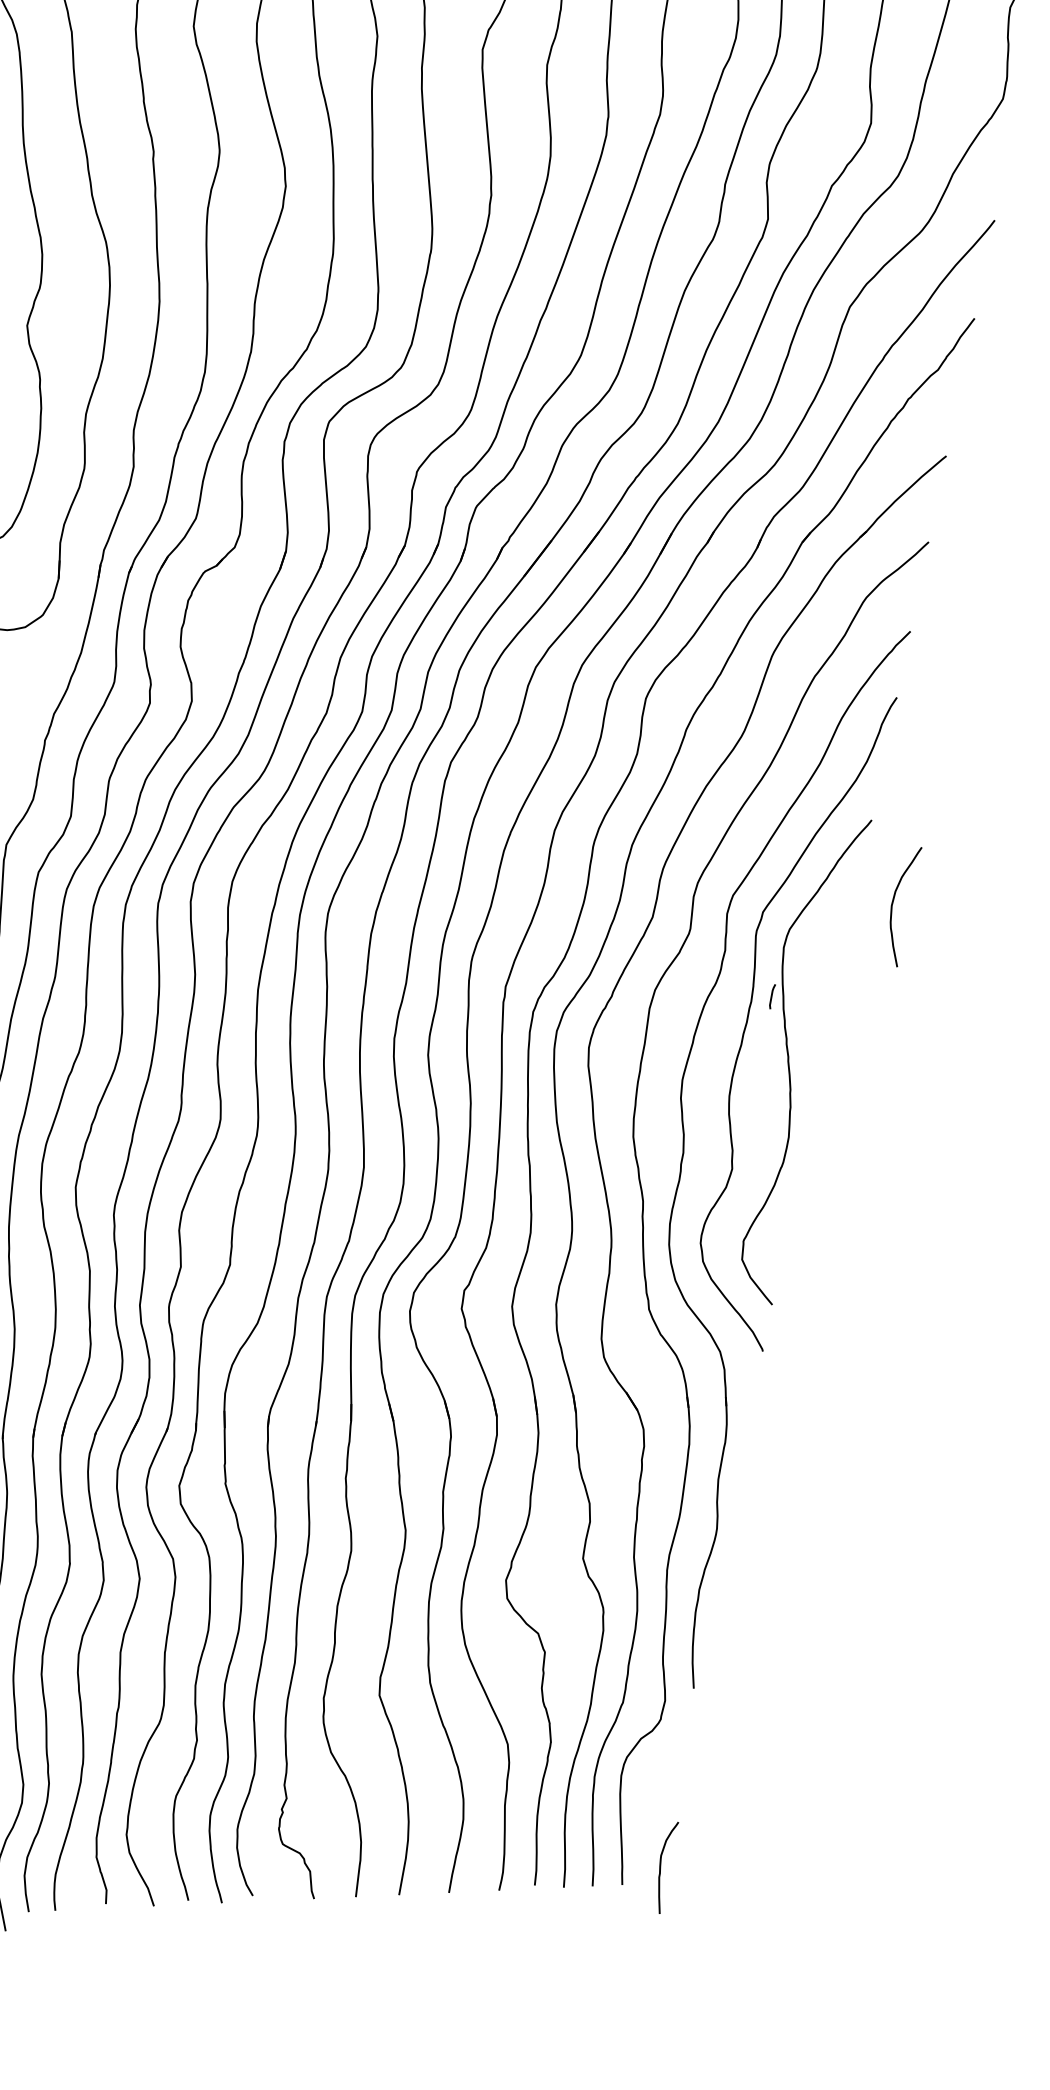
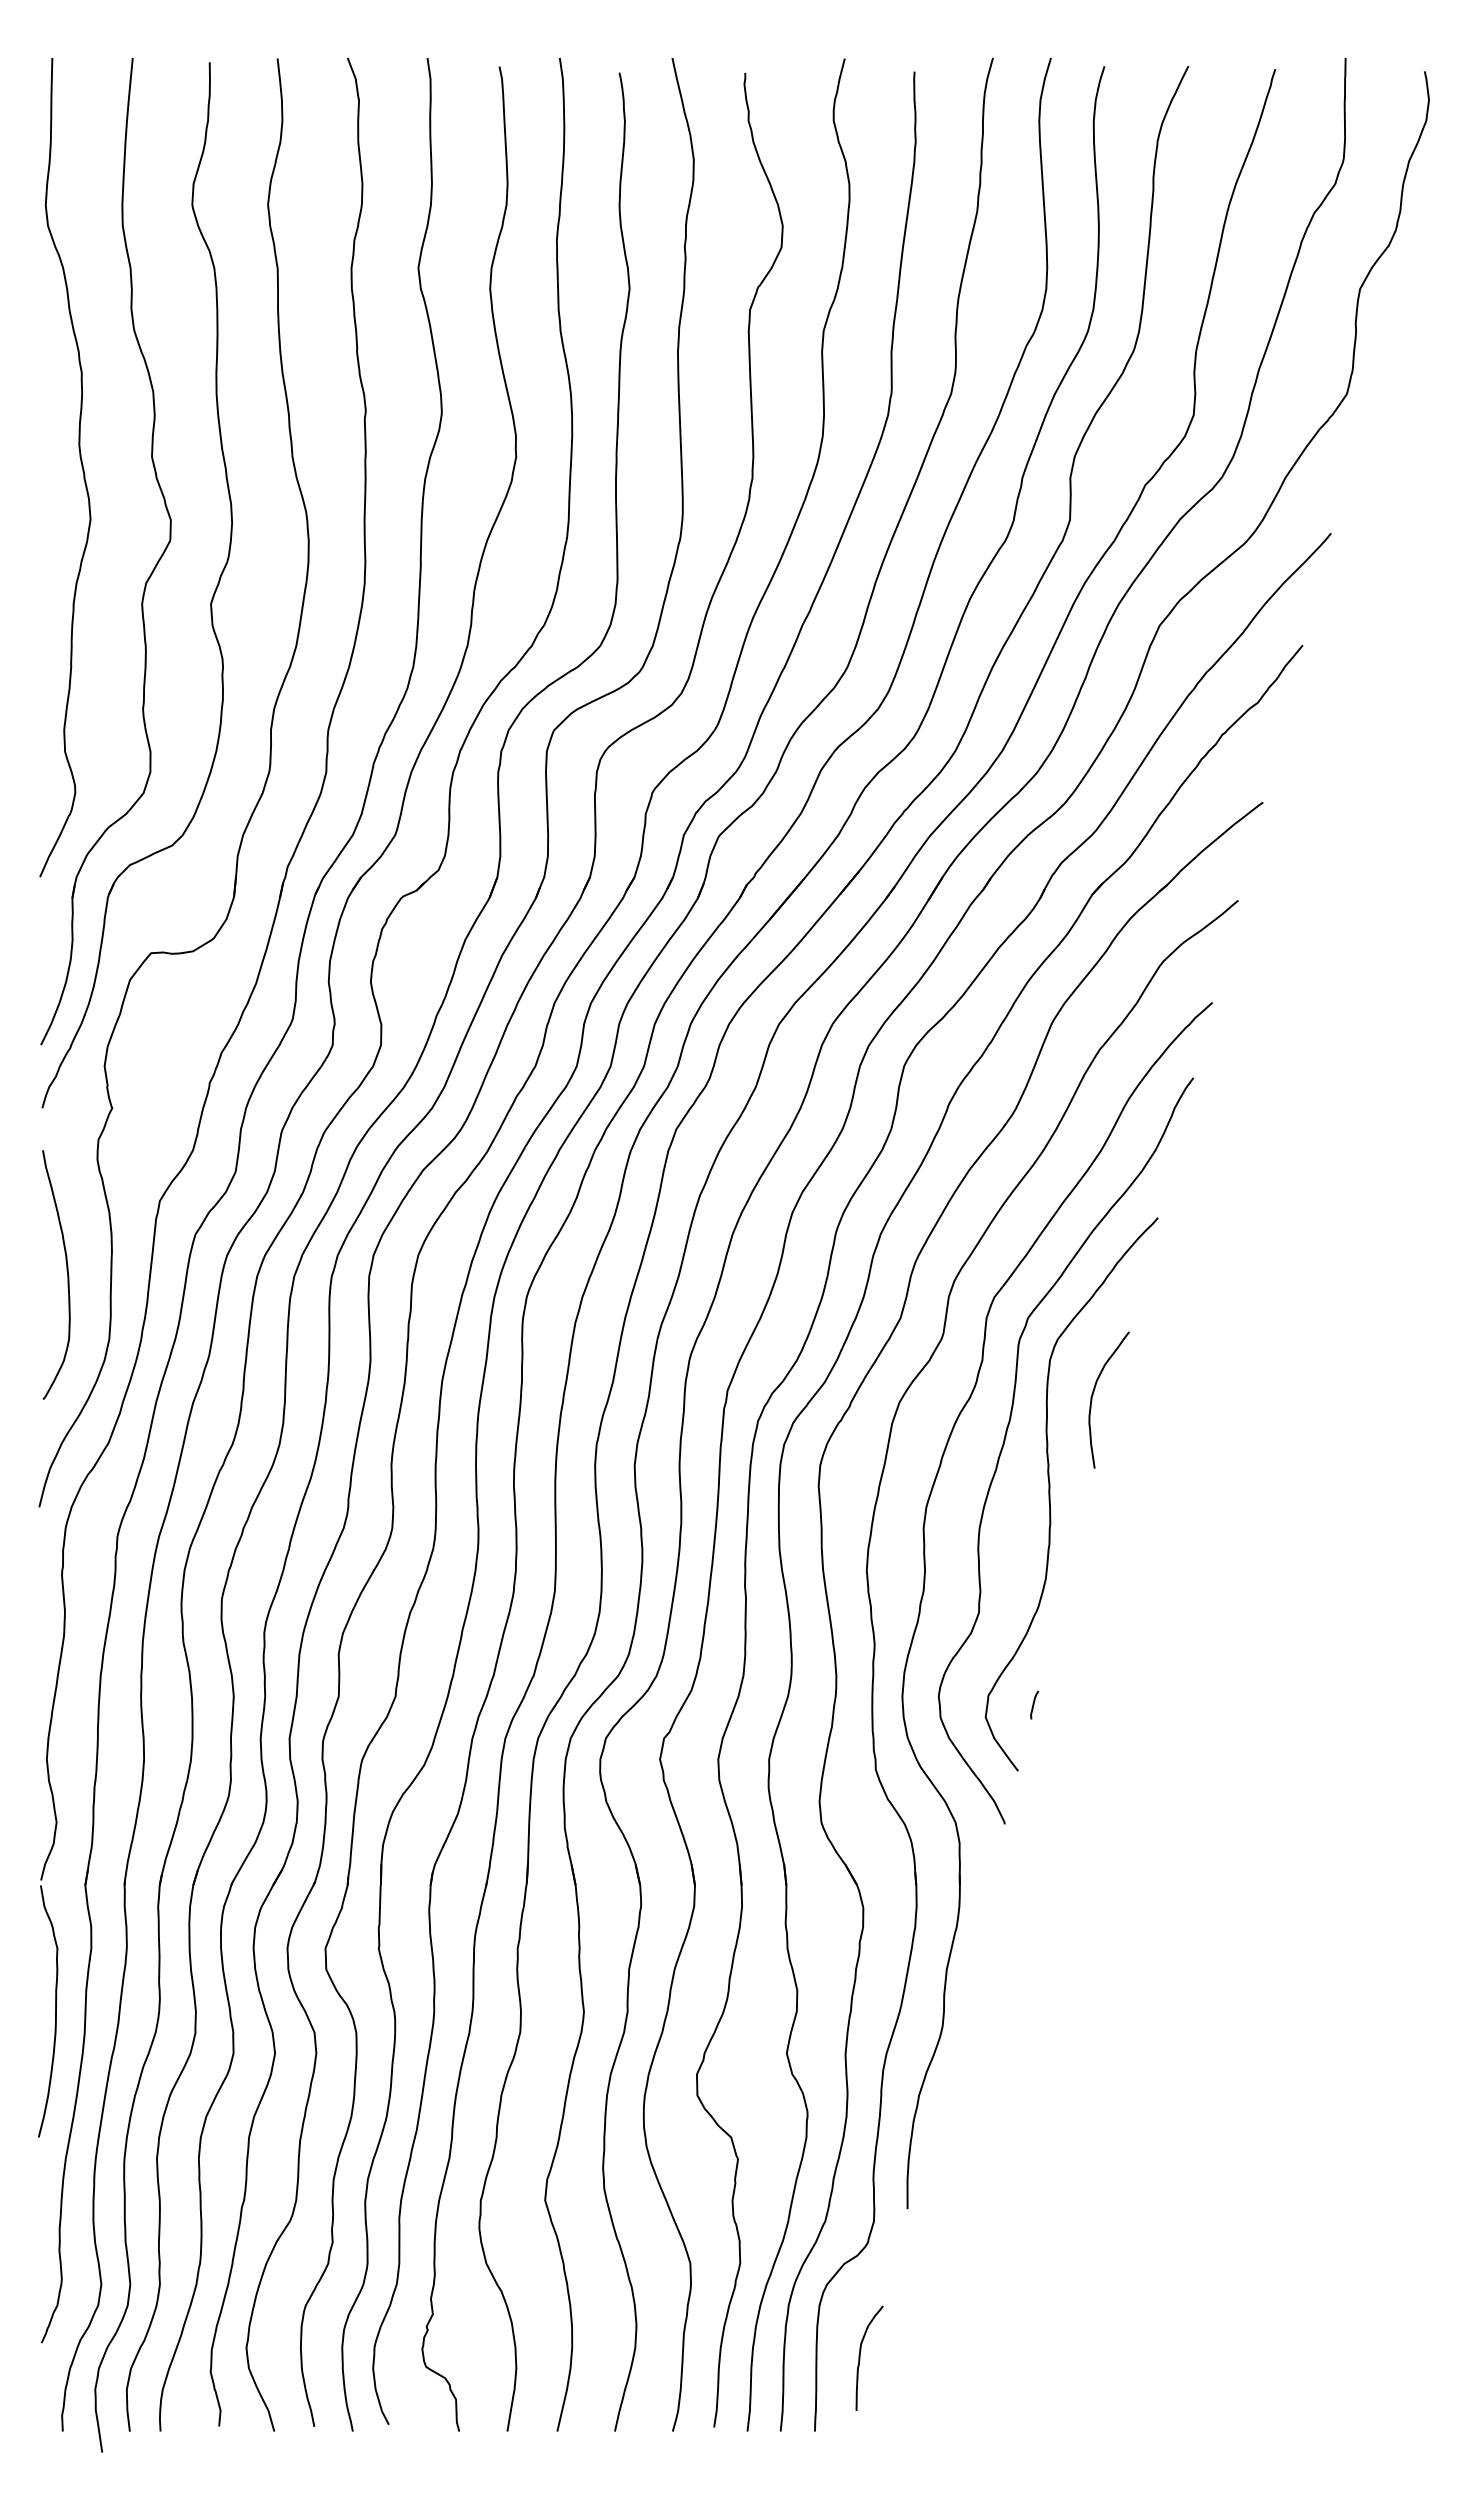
curve: (893, 903) -> (1093, 1395), moved
line: (772, 996) -> (1034, 1704), moved
curve: (661, 1867) -> (860, 2357), moved

